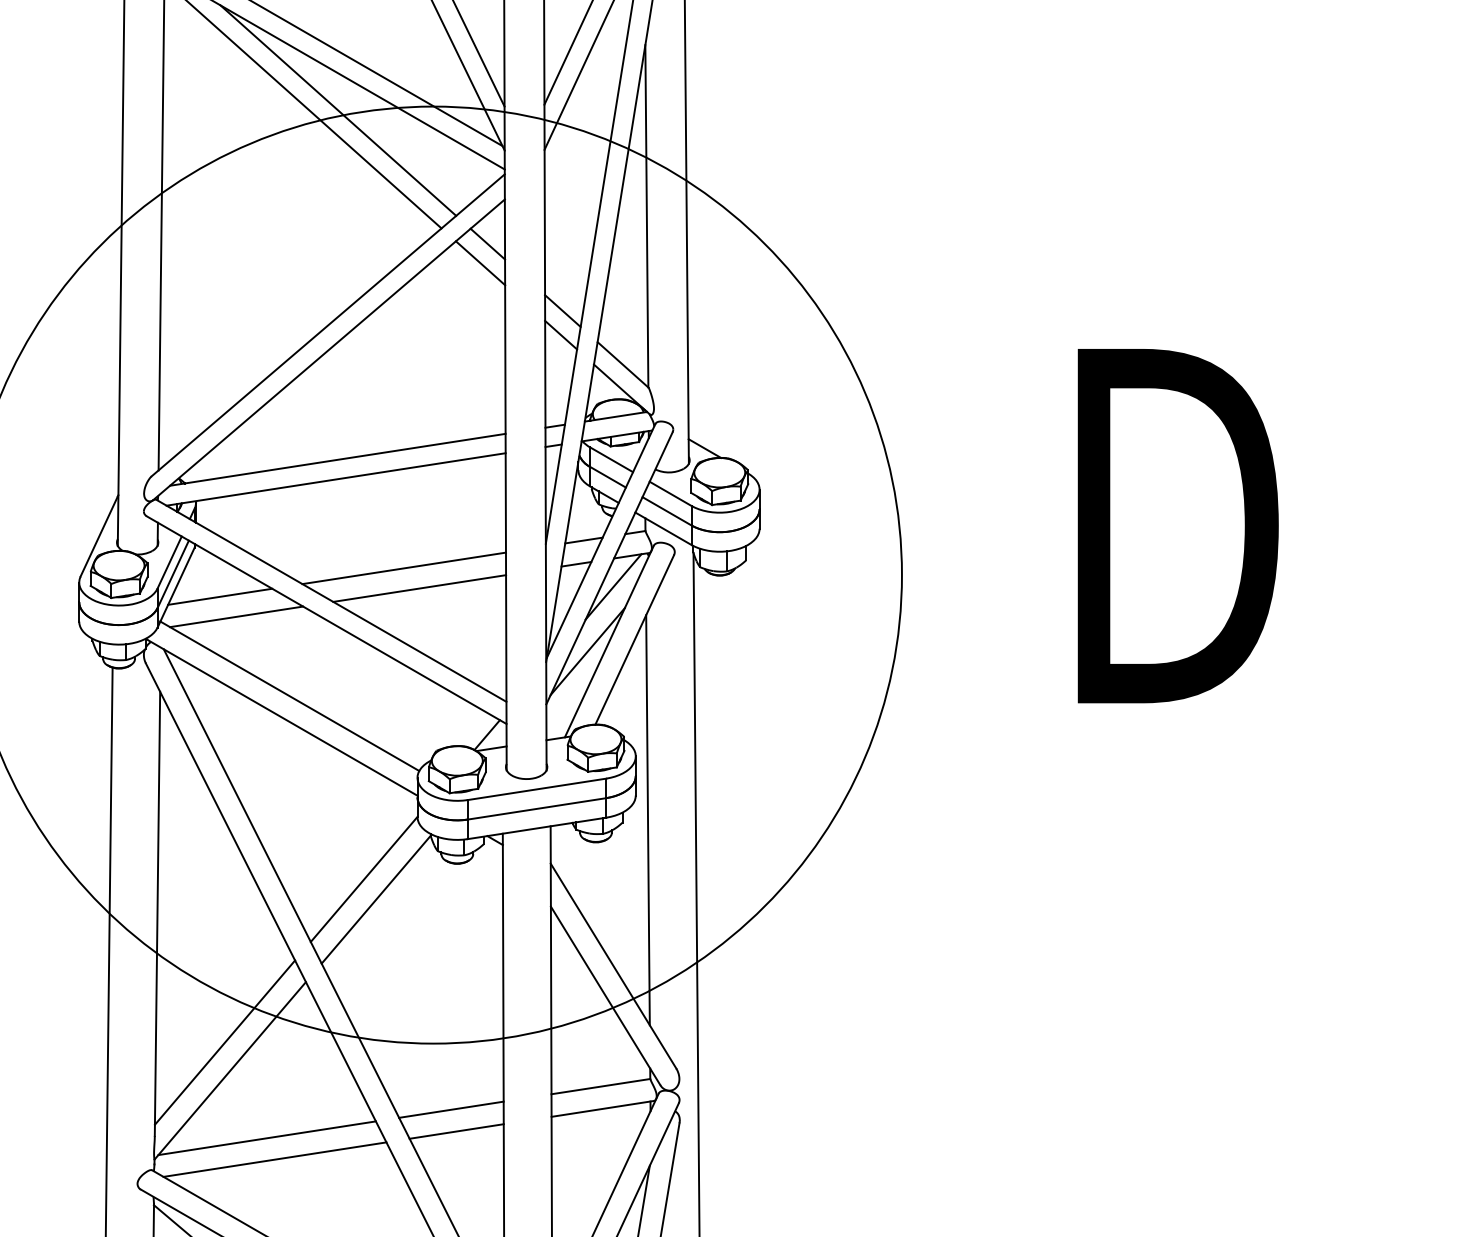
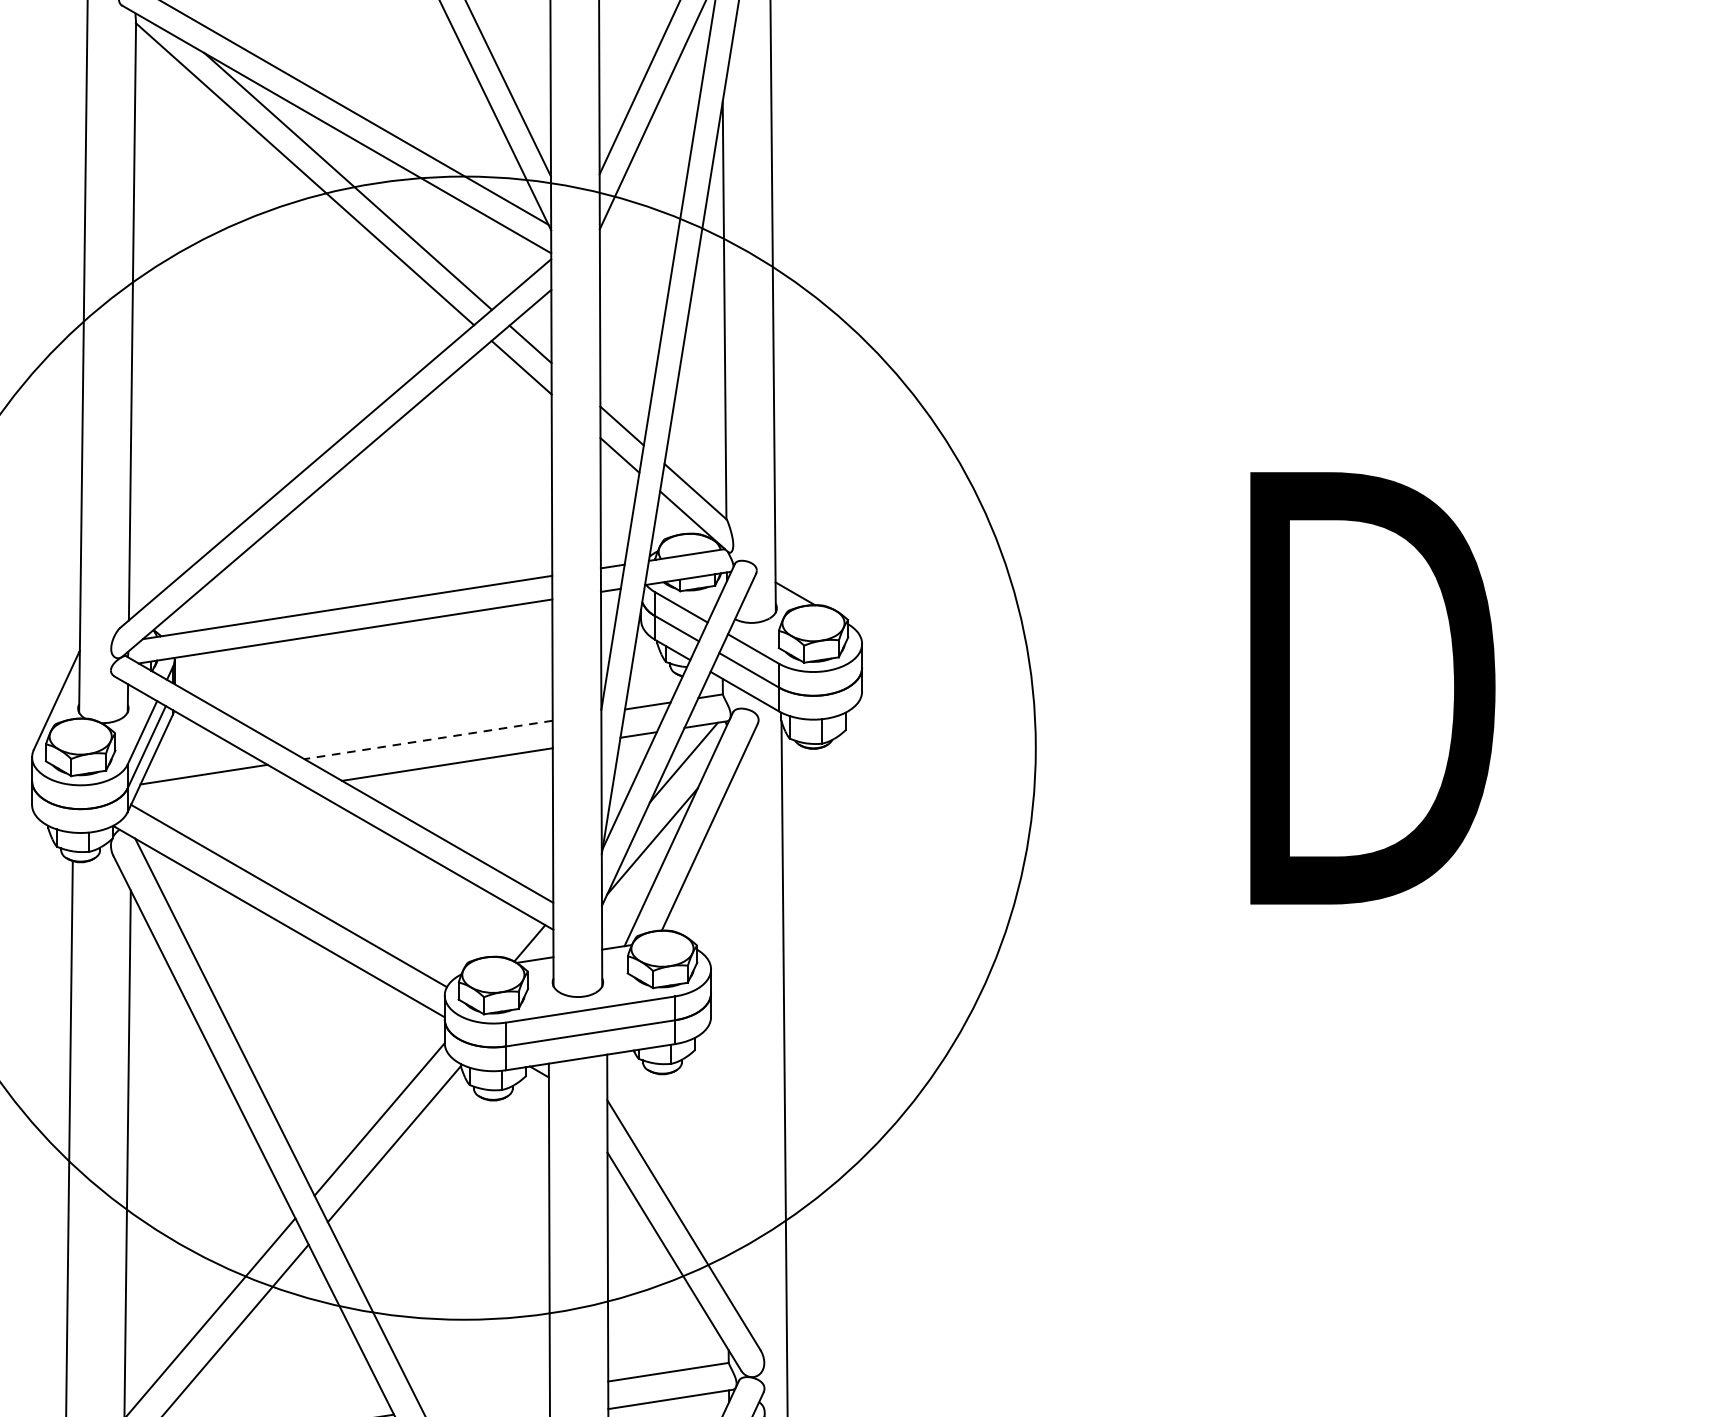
line: (403, 568) -> (427, 740), solid -> dashed
line: (236, 616) -> (223, 798), removed
line: (647, 820) -> (725, 1047), removed
line: (451, 1109) -> (486, 1400), removed

